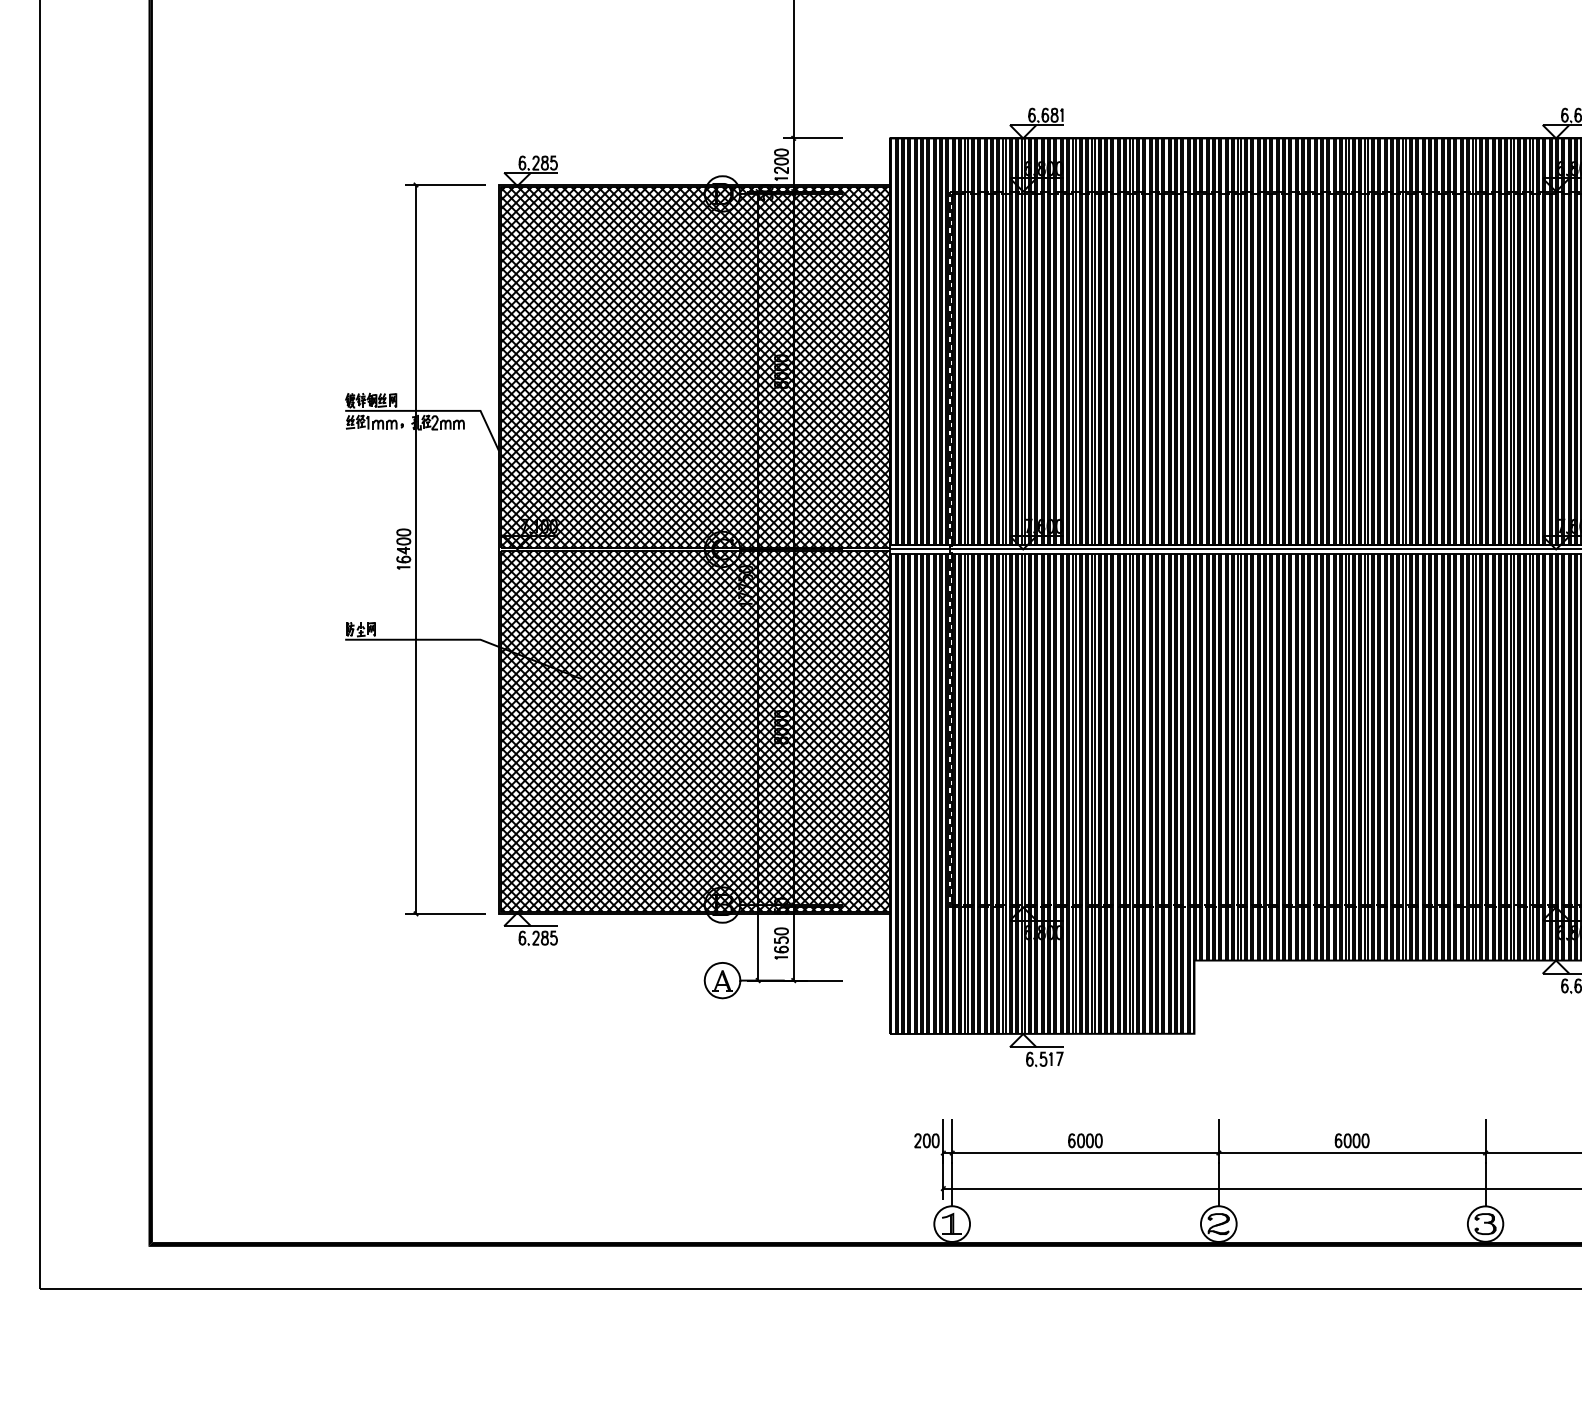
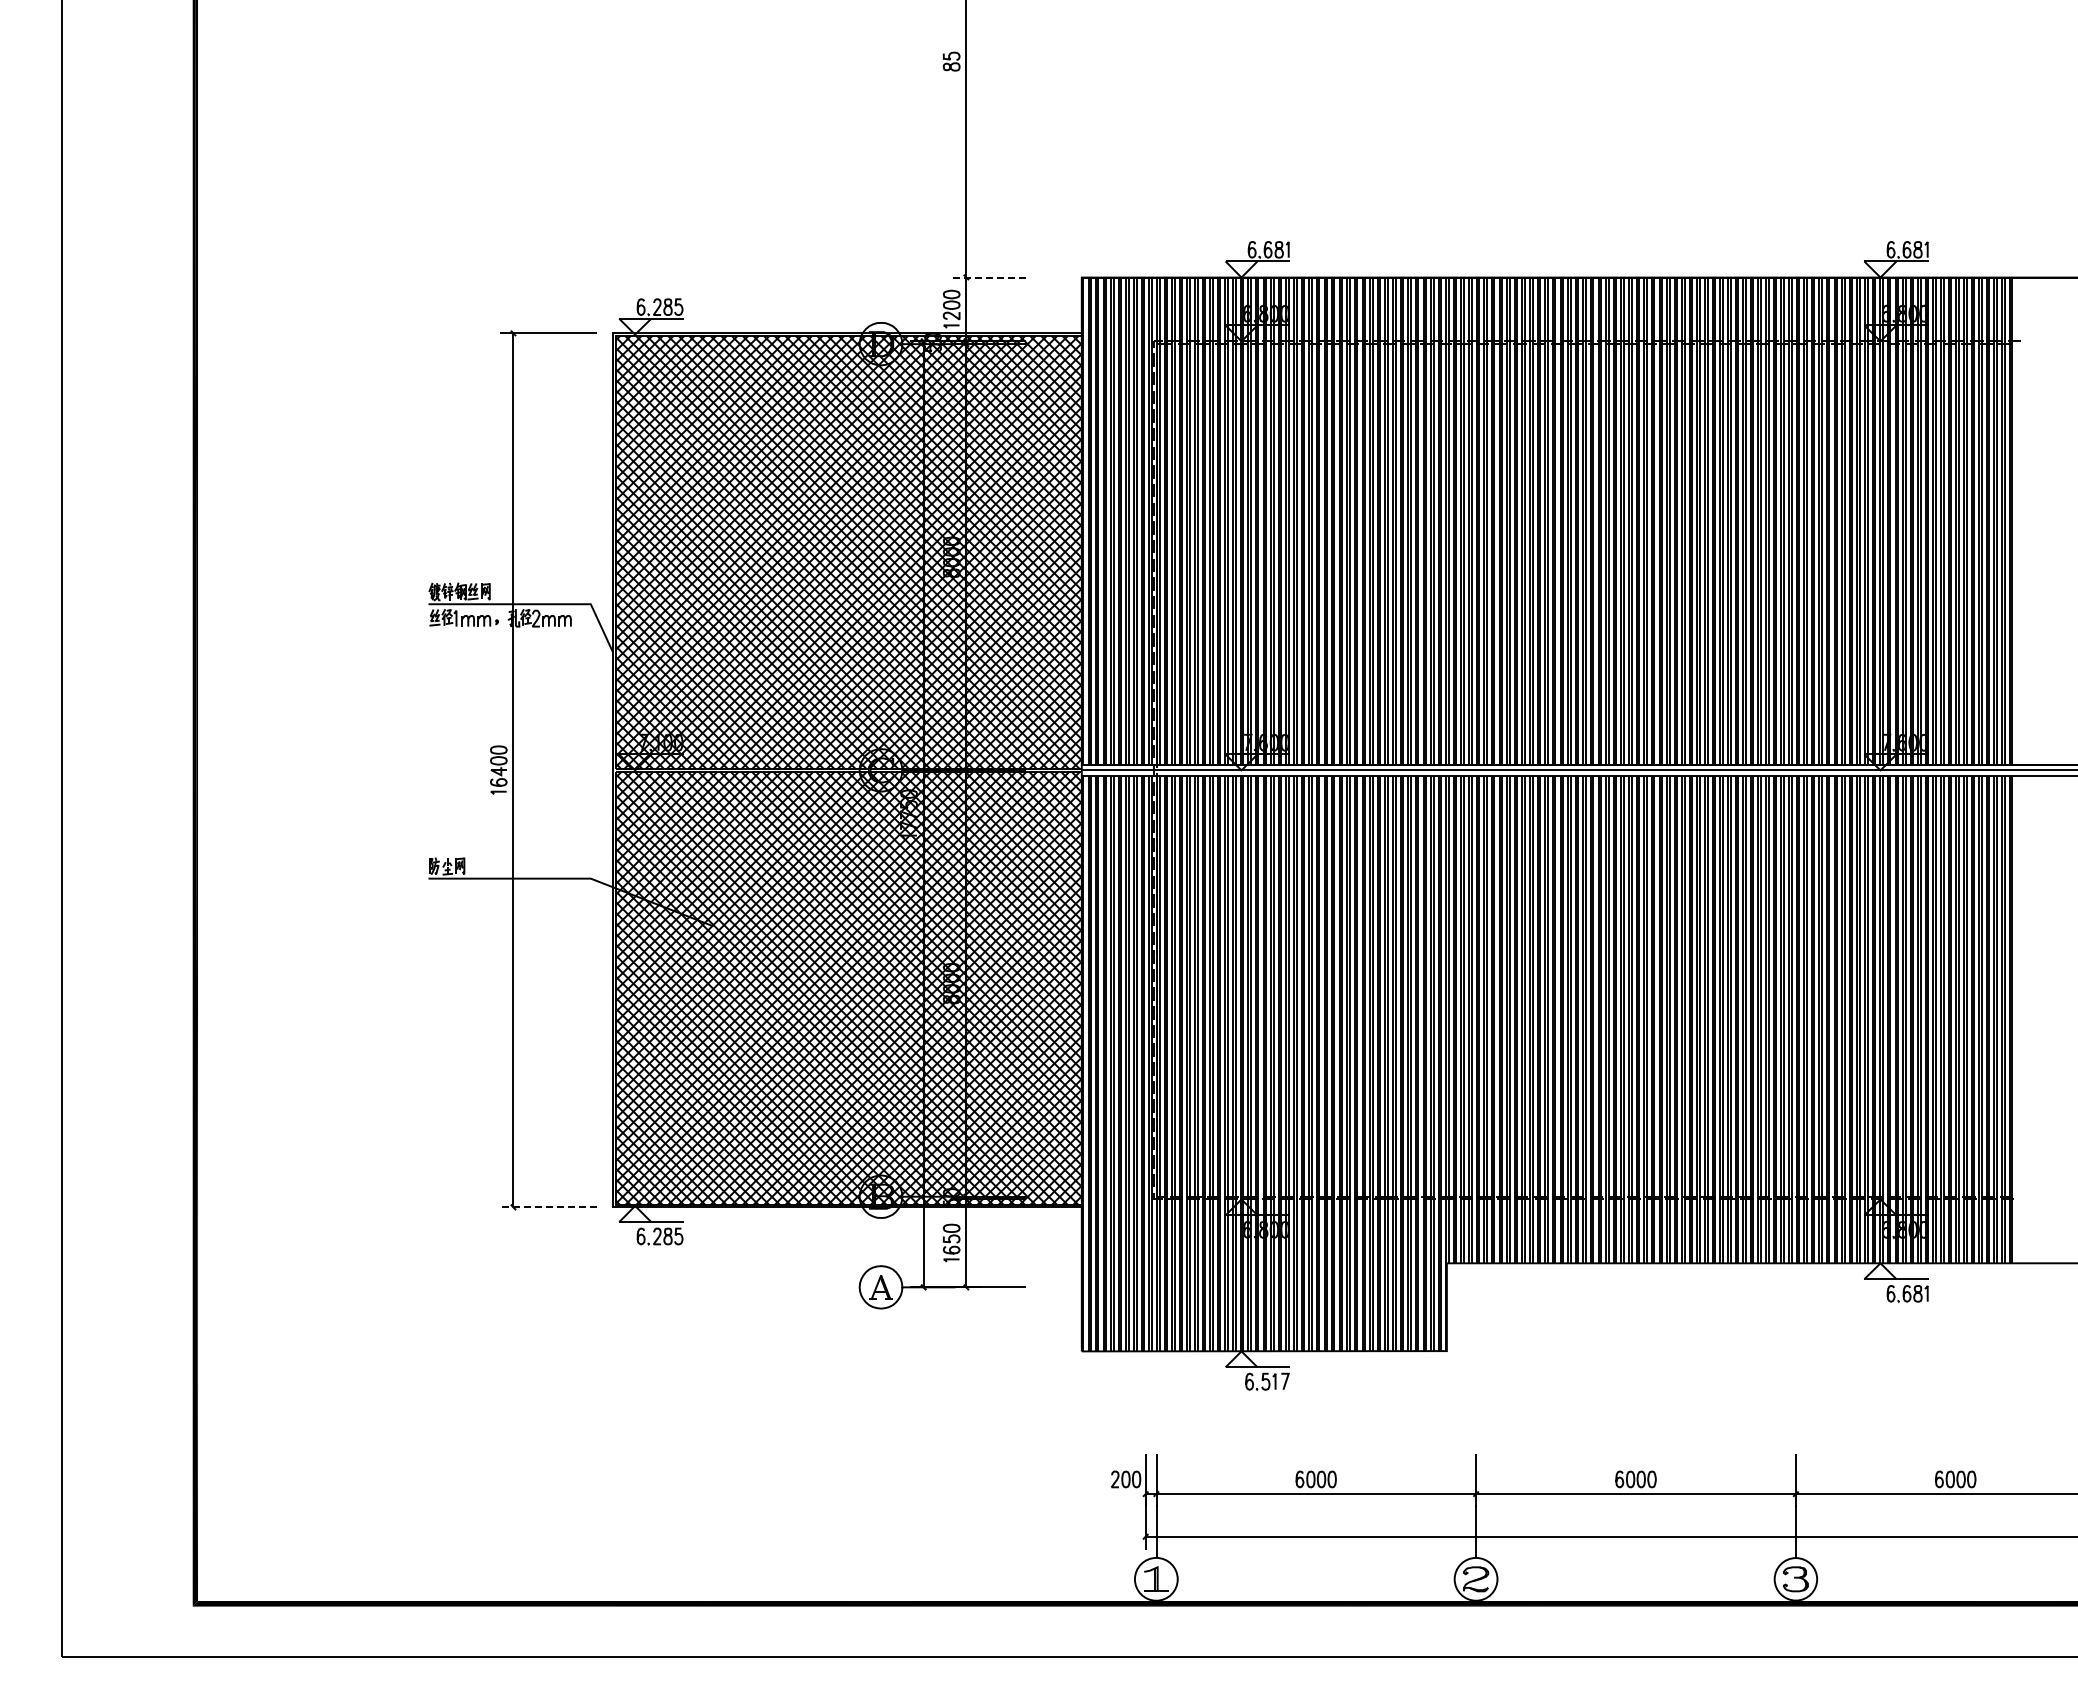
line: (812, 138) -> (988, 277), solid -> dashed
line: (445, 914) -> (548, 1207), solid -> dashed

